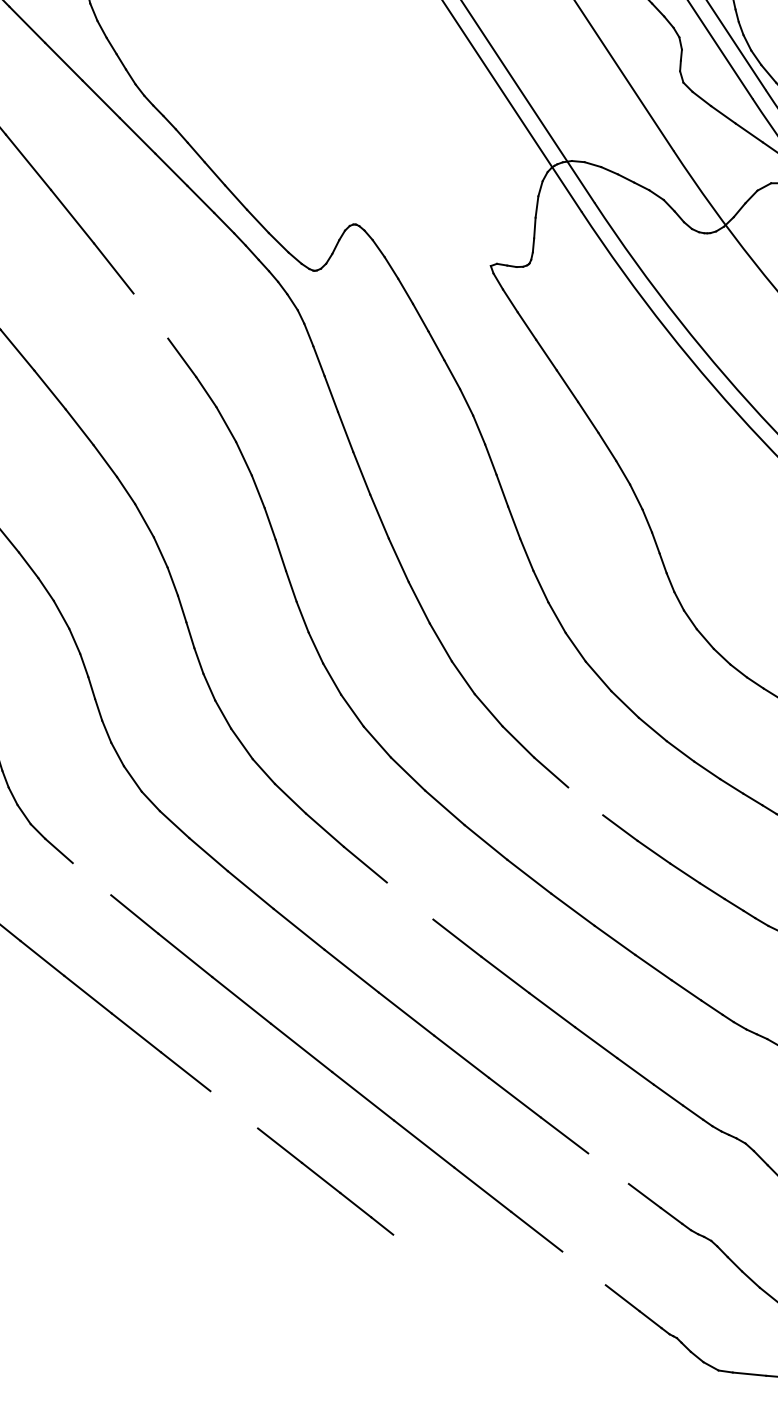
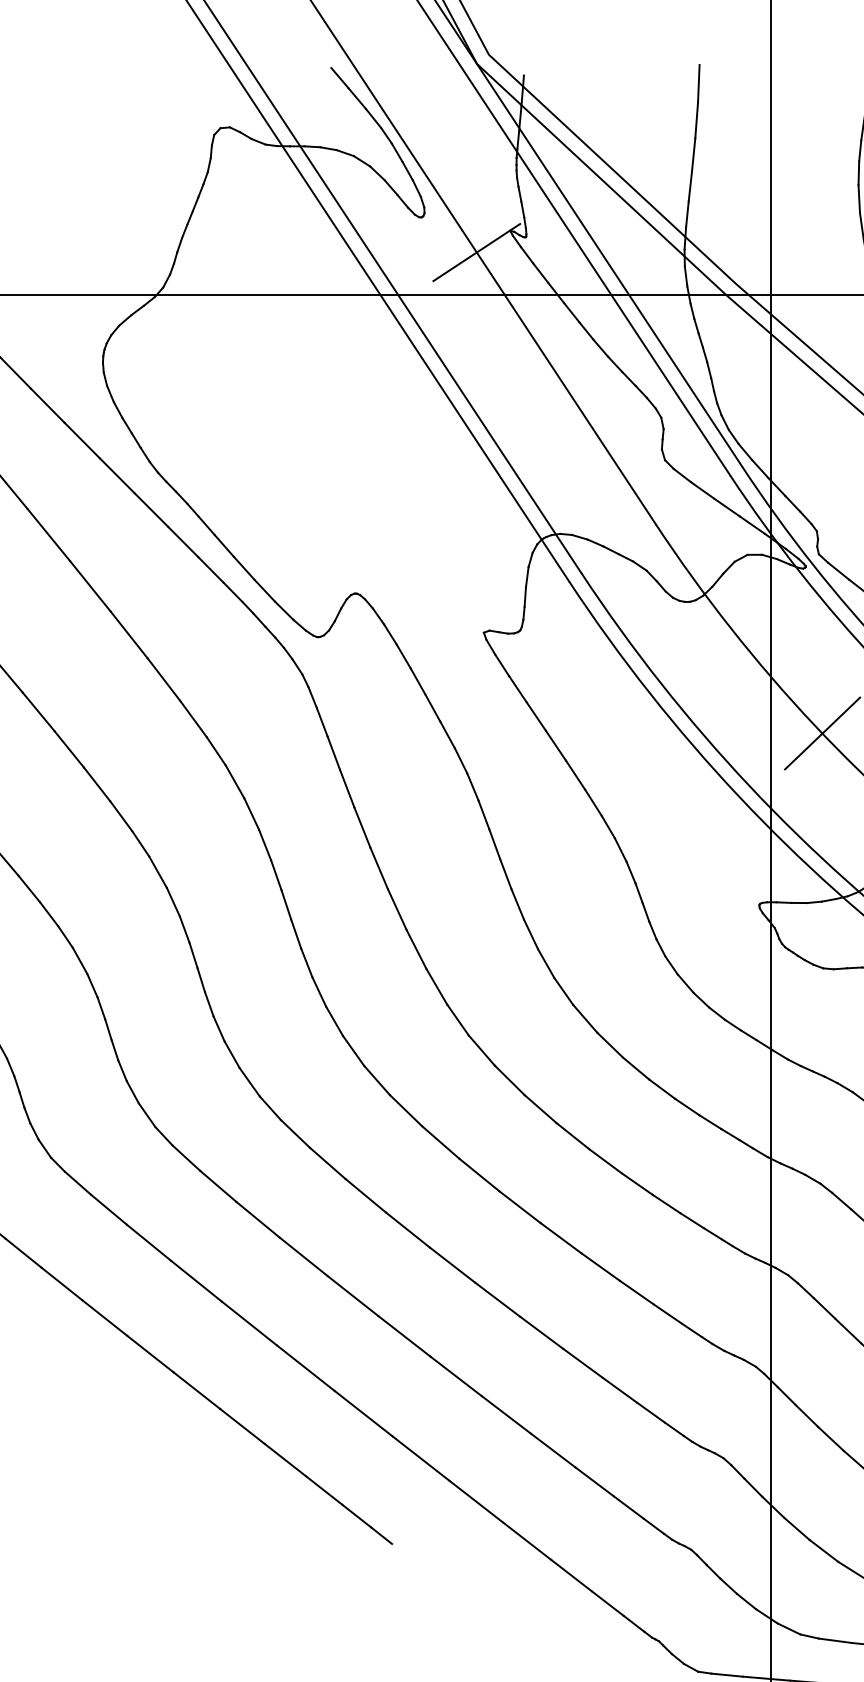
line: (150, 315) -> (163, 679), added
line: (585, 801) -> (572, 1136), added
line: (91, 879) -> (108, 1209), added
line: (409, 900) -> (407, 1229), added
line: (234, 1109) -> (242, 1426), added
line: (608, 1168) -> (594, 1481), added
line: (583, 1268) -> (571, 1575), added

